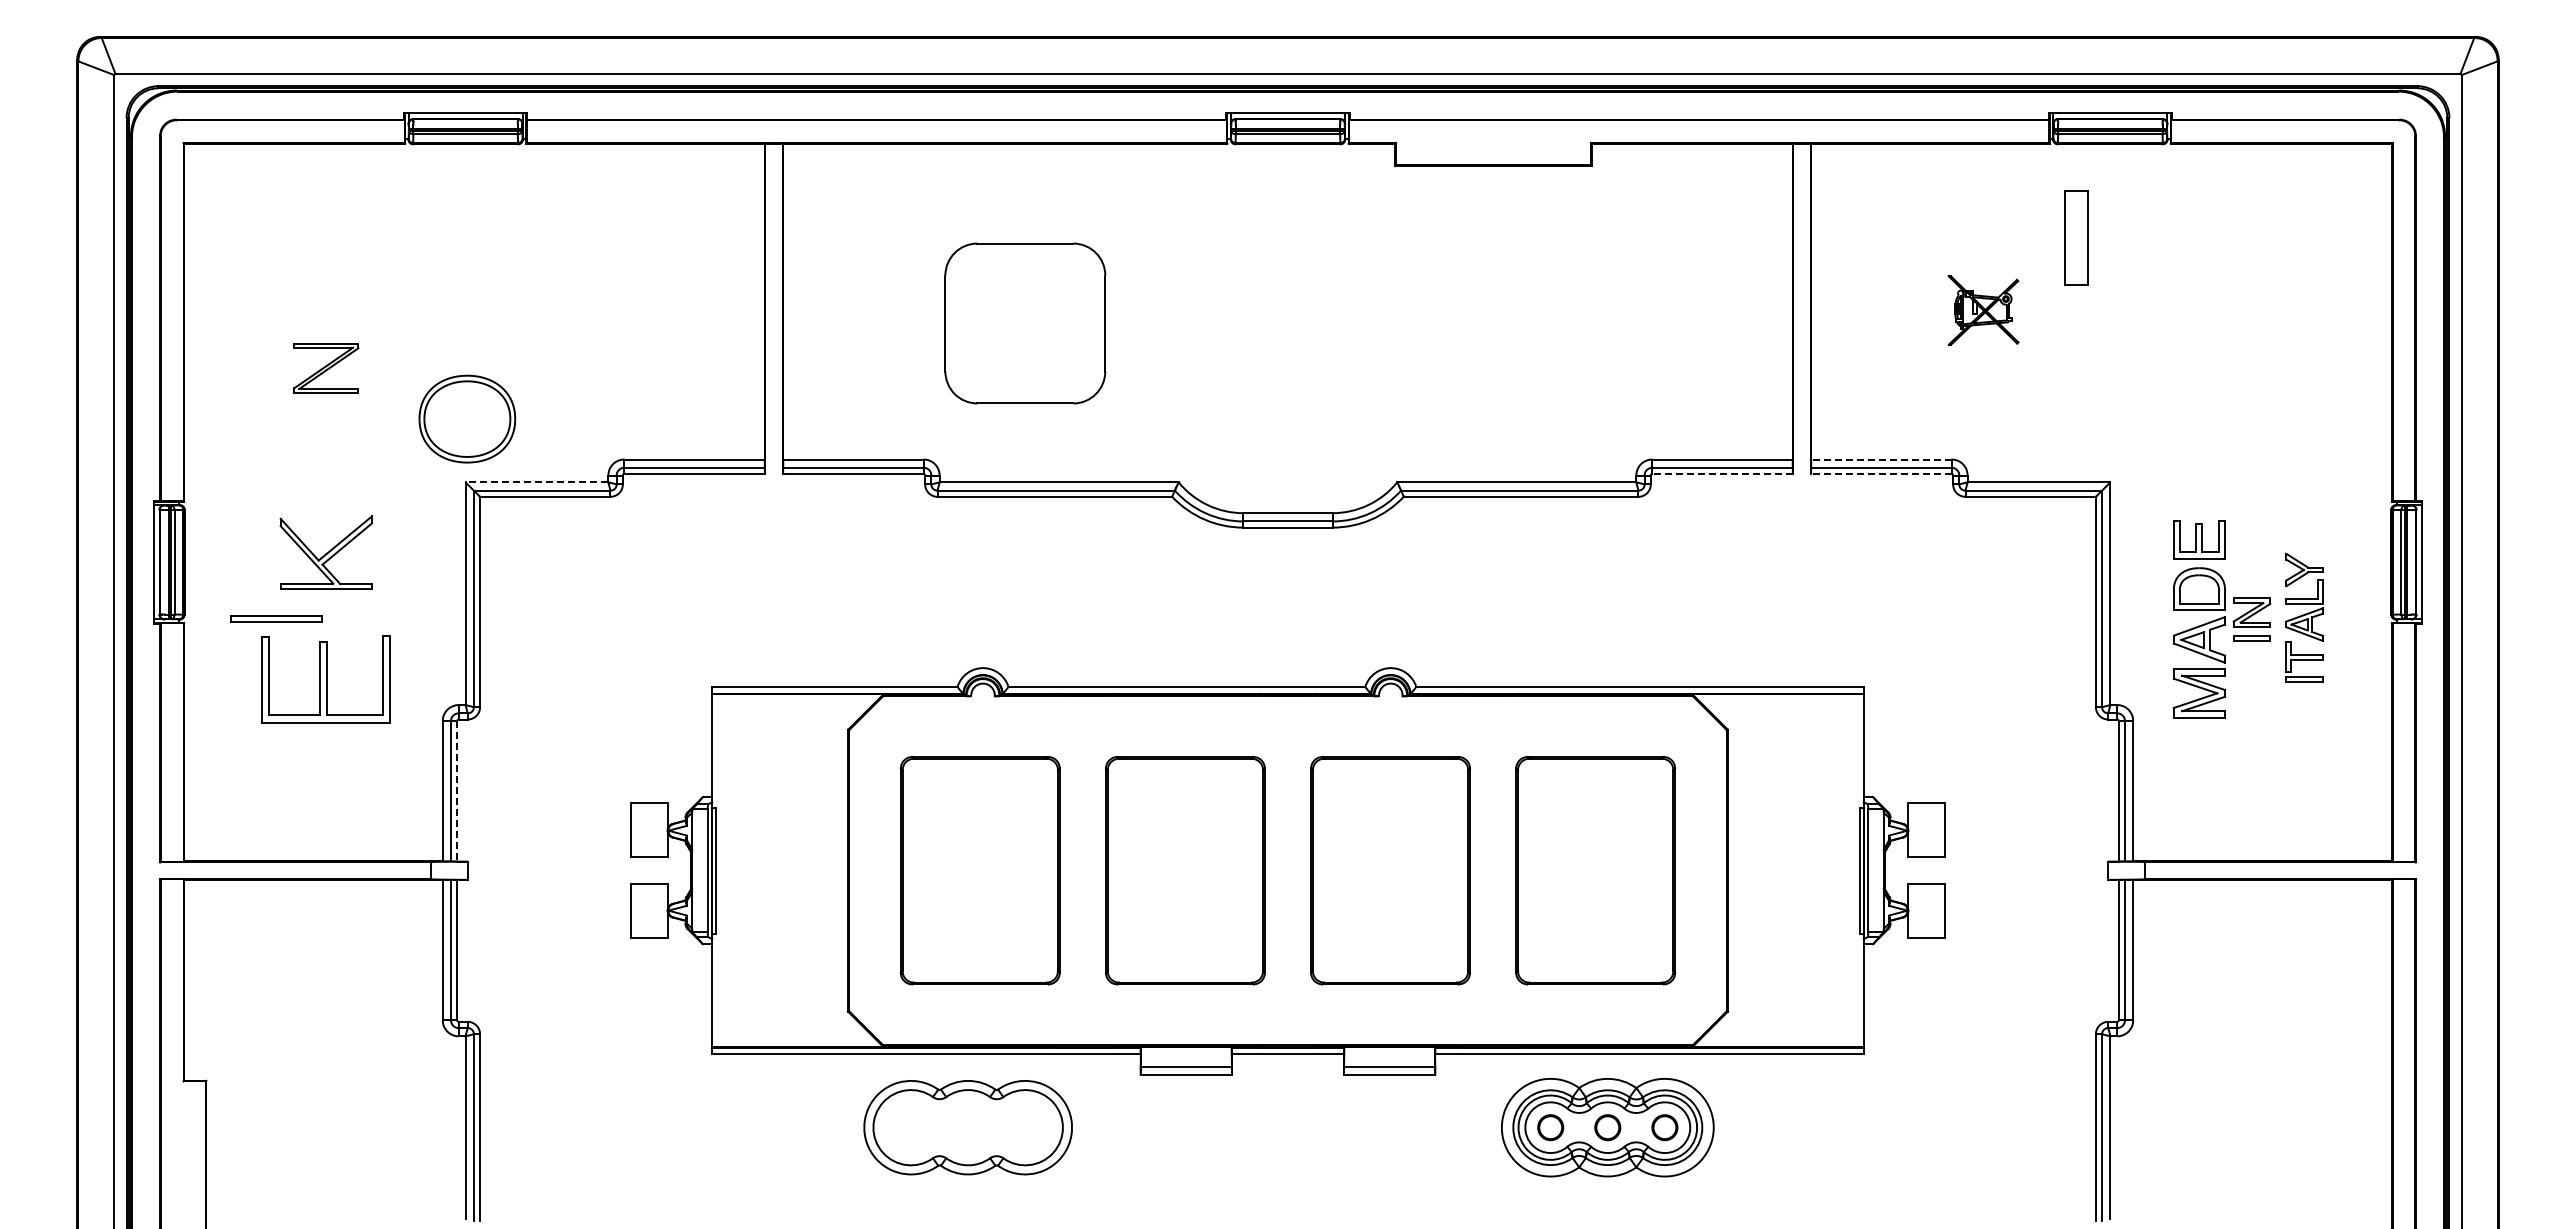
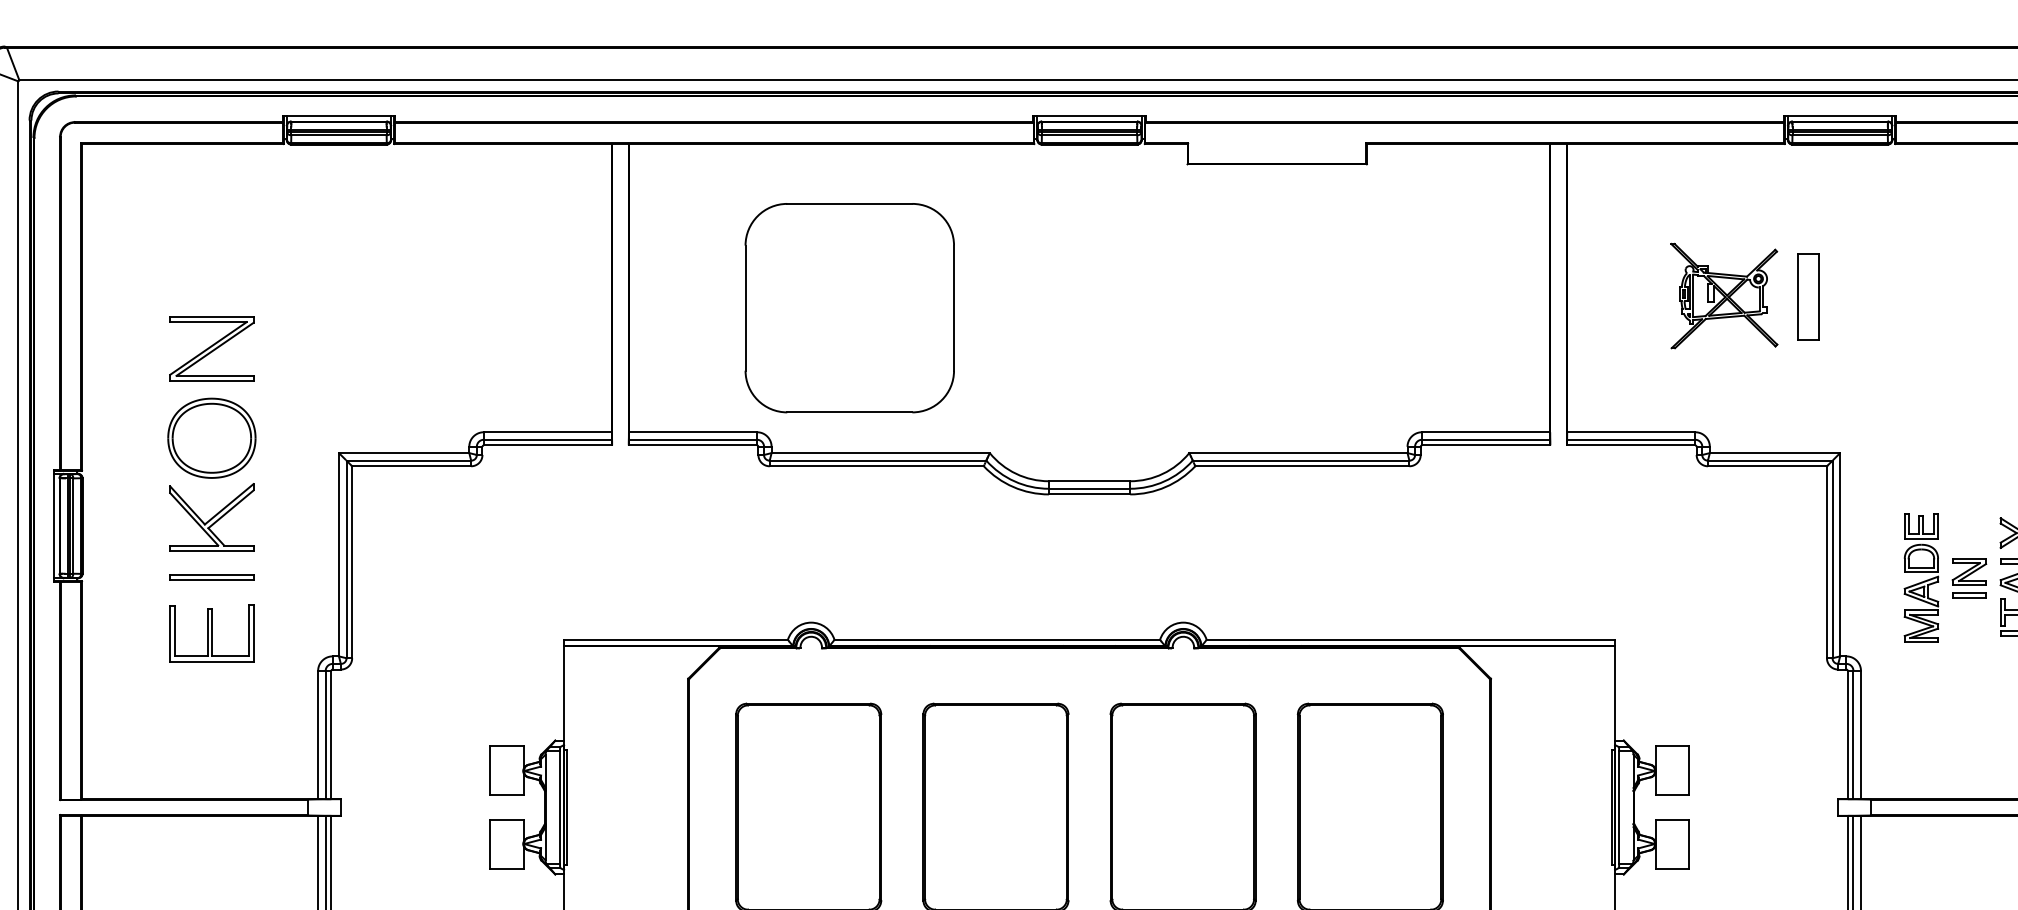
part: (2076, 237) -> (1809, 296), moved
part: (1983, 310) -> (1724, 296), size x1.67
part: (1025, 323) -> (849, 308), size x1.43
part: (326, 368) -> (212, 349), size x1.43
part: (467, 418) -> (212, 437), moved
line: (1880, 459) -> (1630, 432), dashed -> solid
line: (1722, 473) -> (1486, 445), dashed -> solid
line: (1880, 473) -> (1630, 445), dashed -> solid
line: (536, 482) -> (403, 453), dashed -> solid
part: (276, 618) -> (212, 577), moved
part: (2199, 619) -> (1921, 578), size x0.71
part: (326, 679) -> (212, 633), size x0.71
line: (457, 791) -> (331, 735), dashed -> solid

